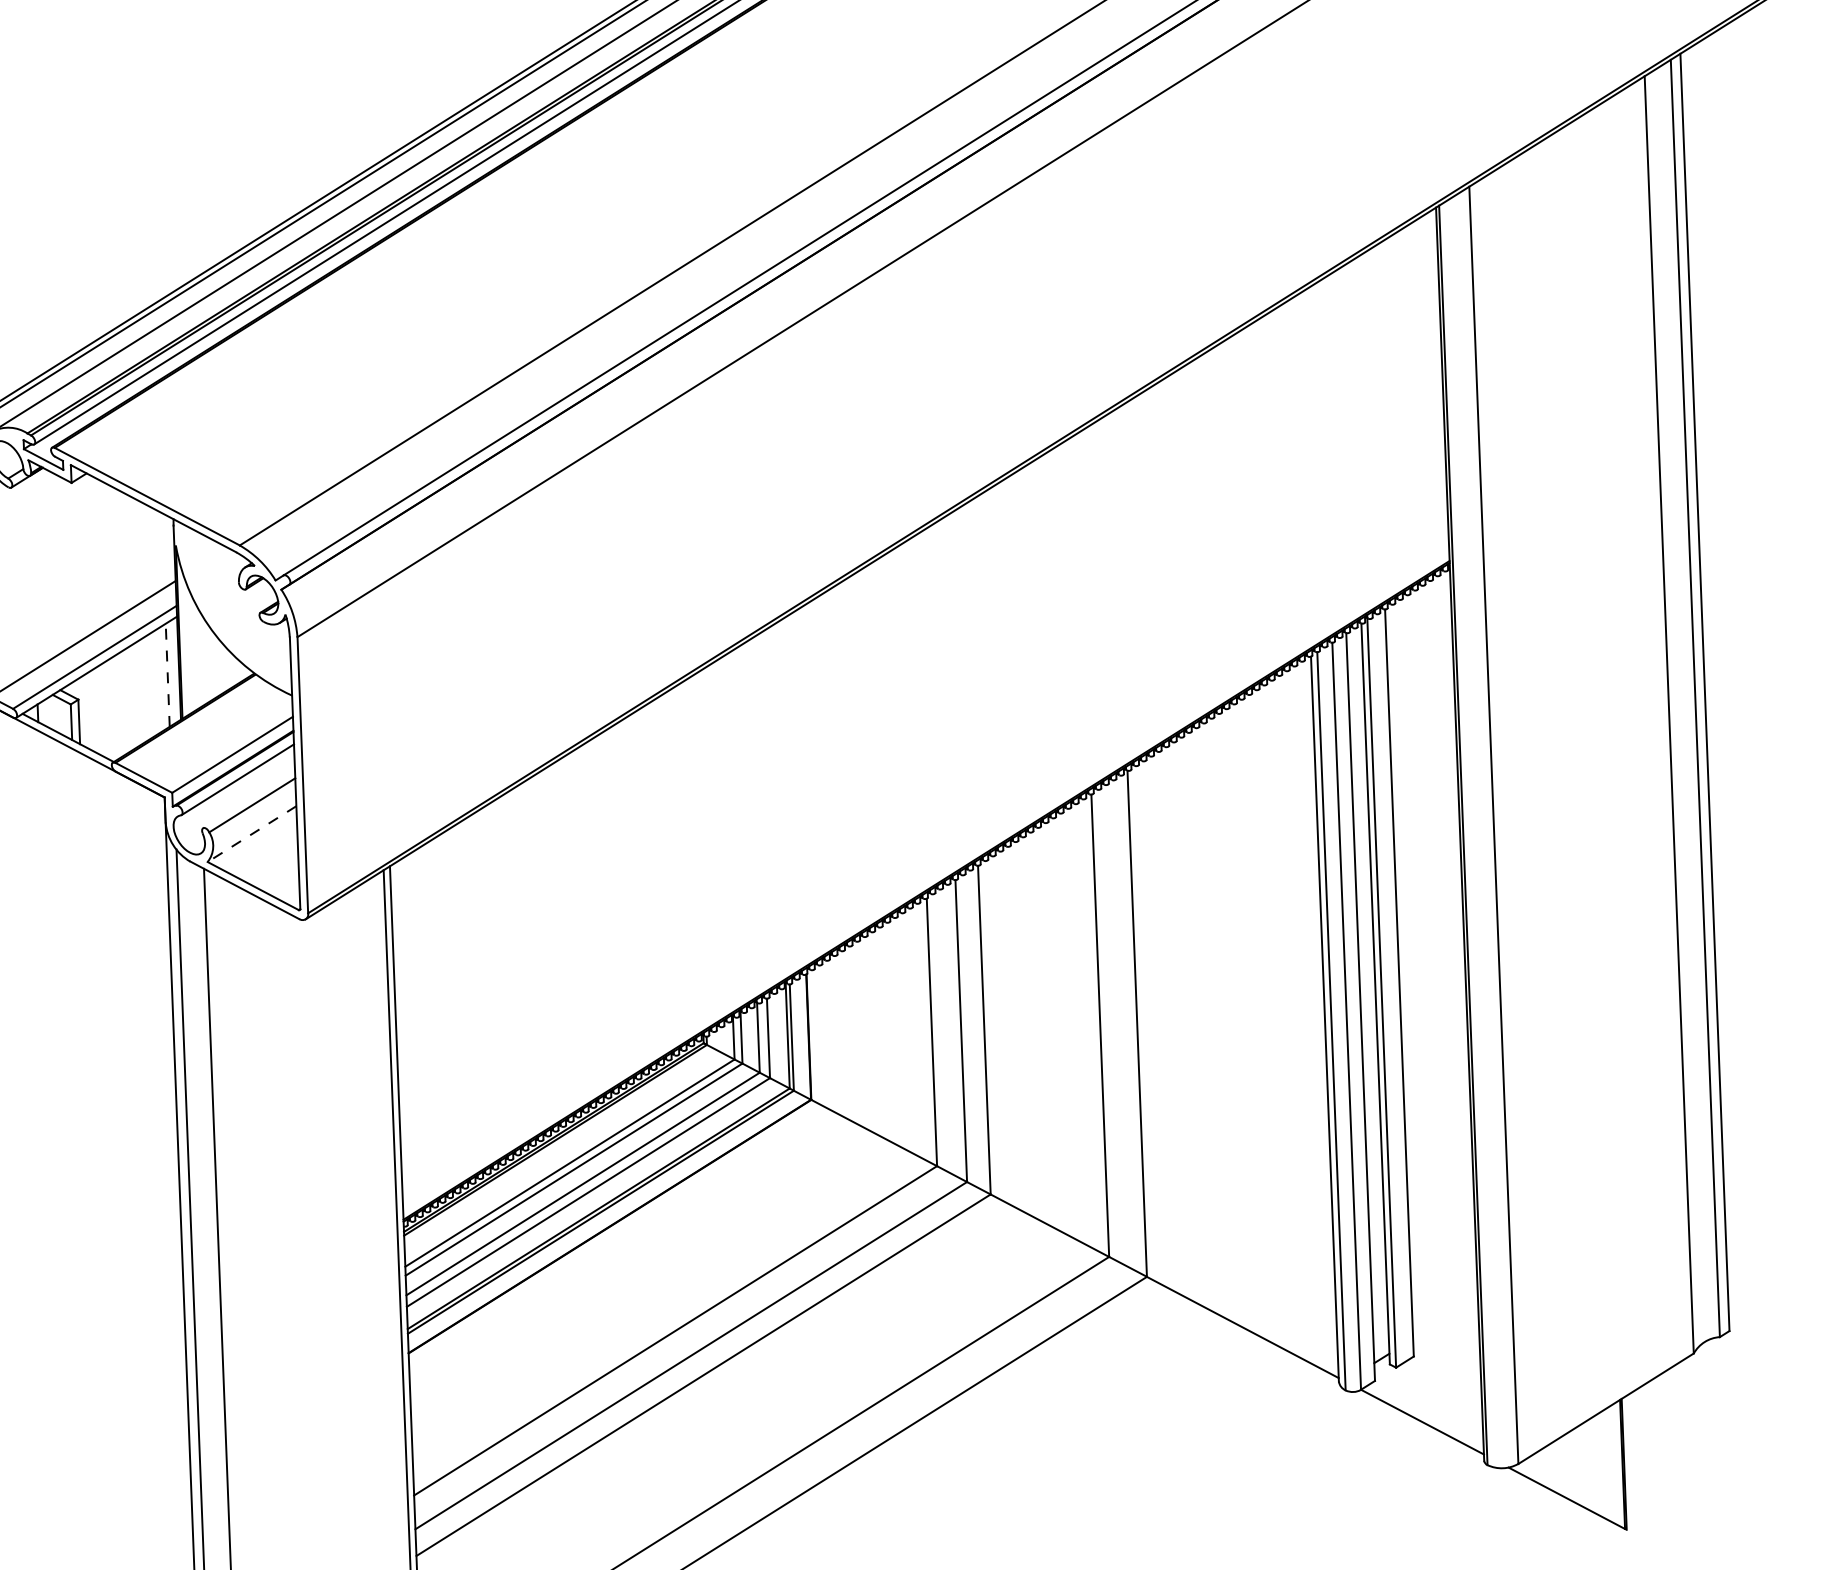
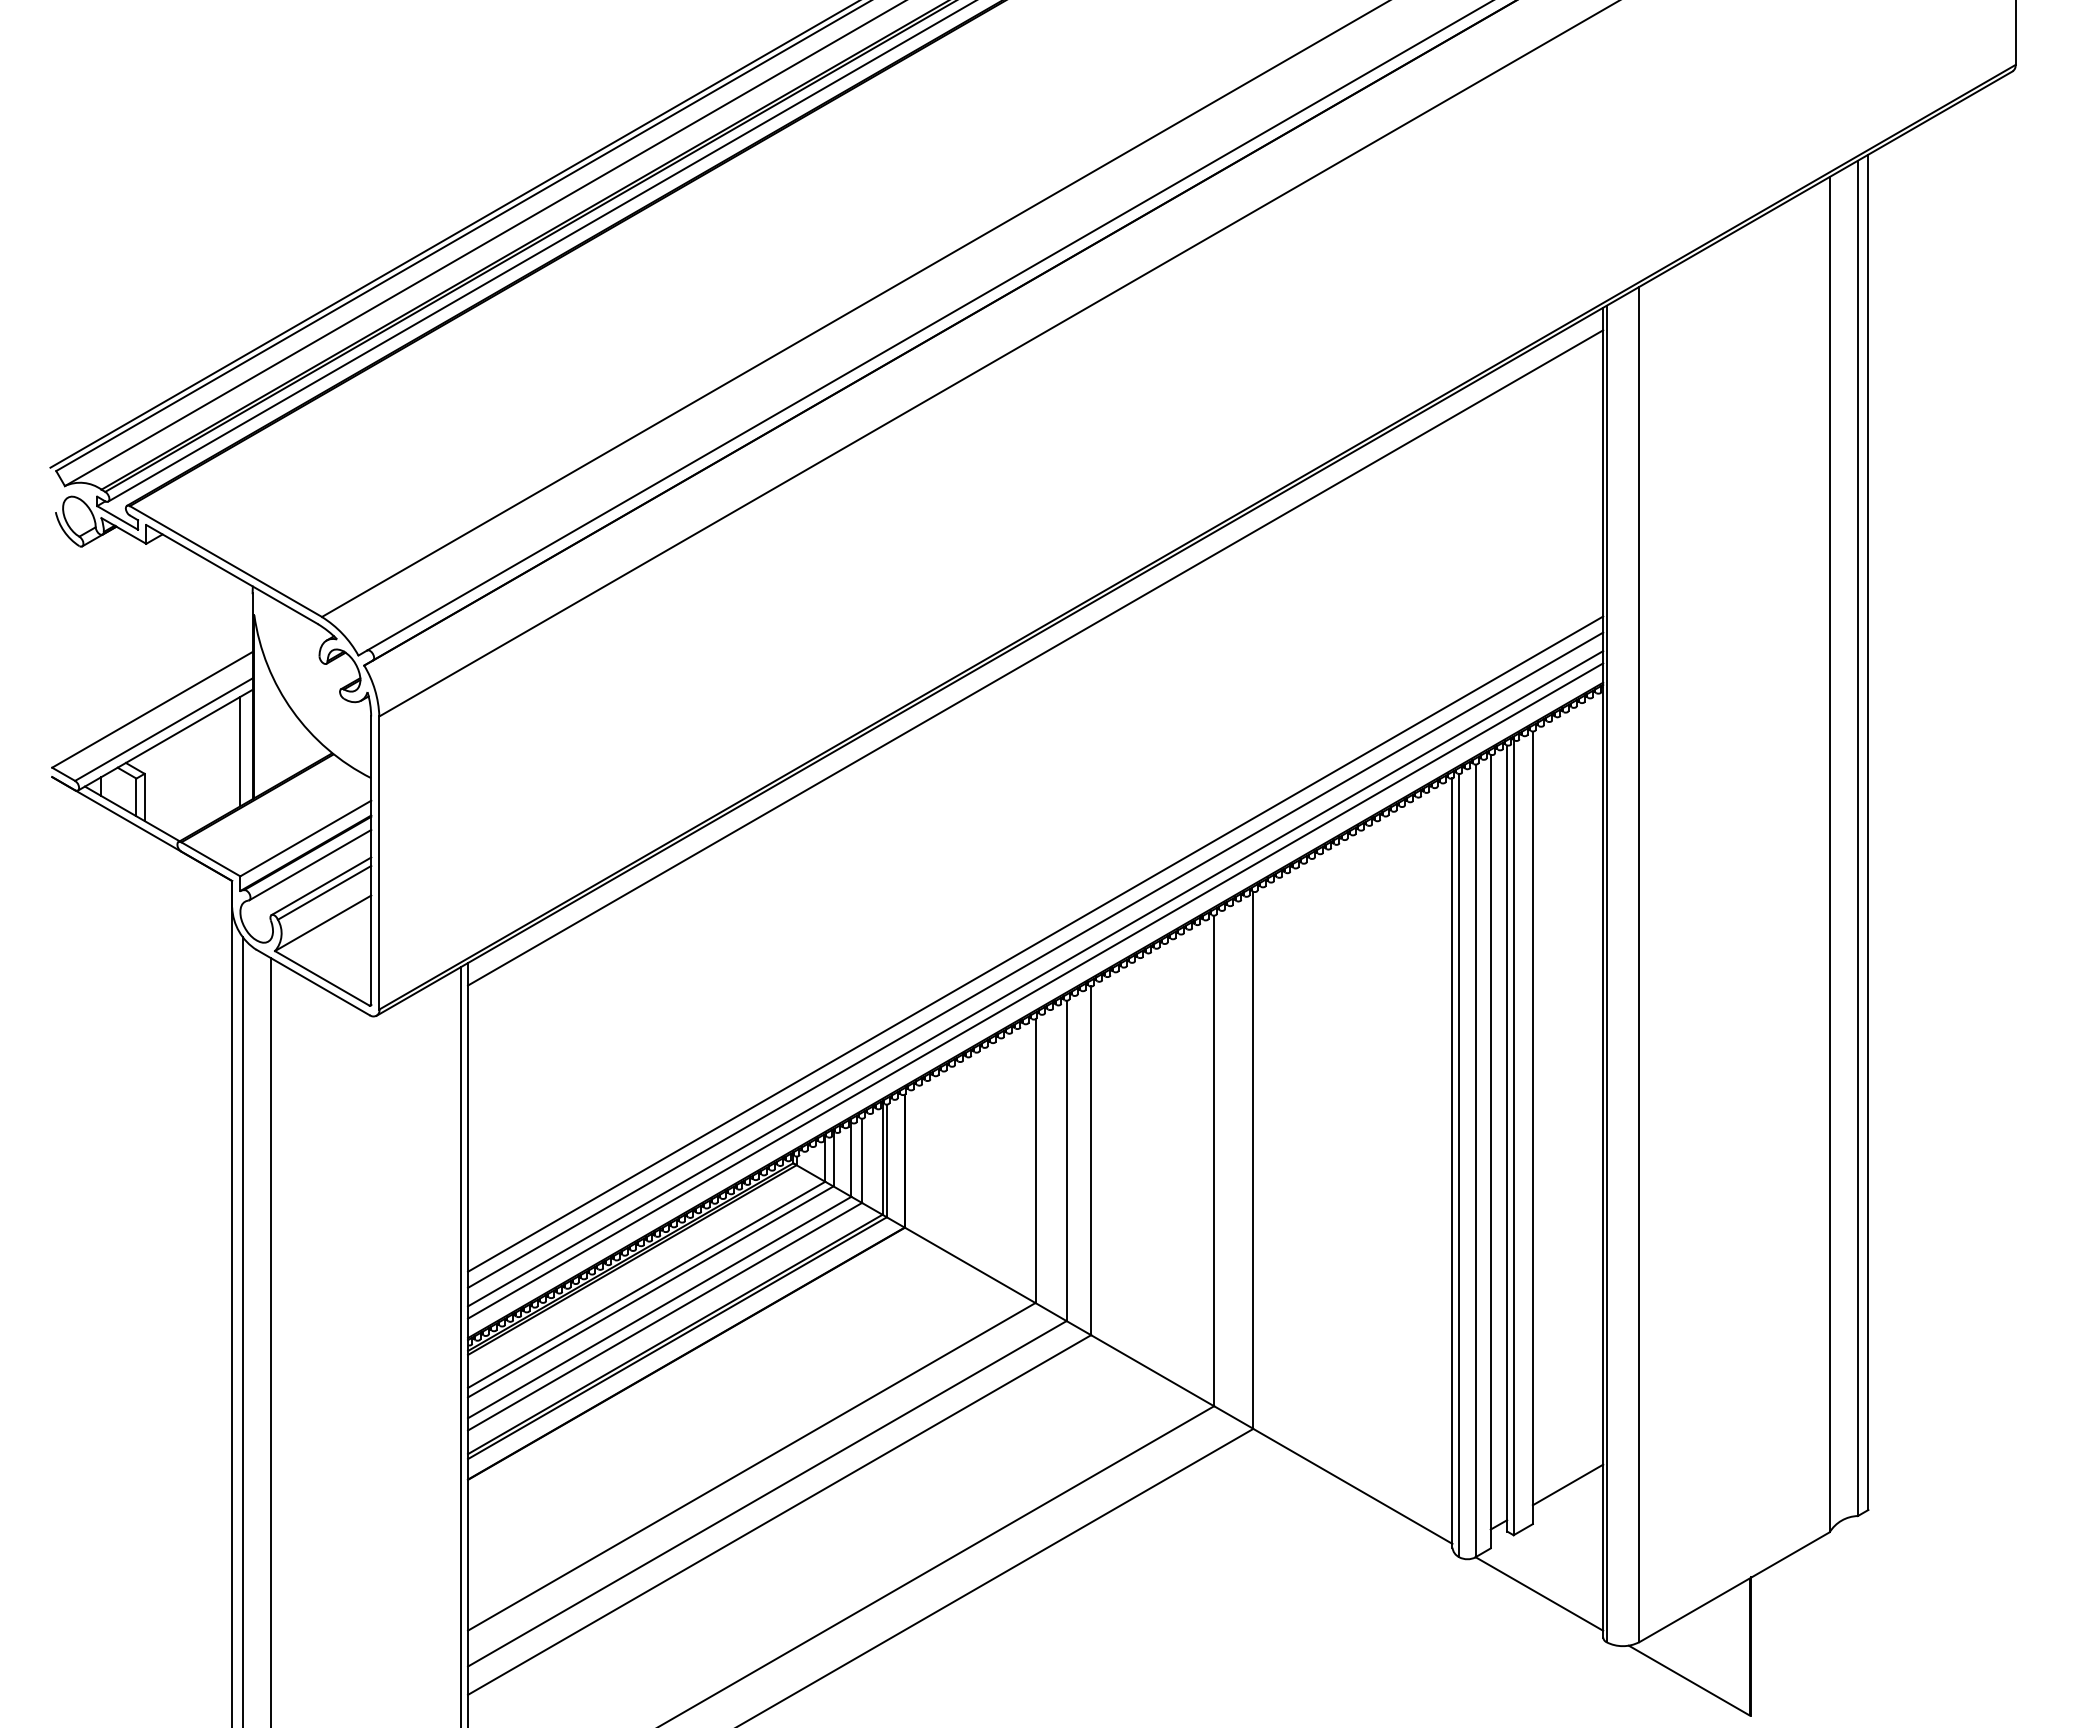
line: (913, 557) -> (1035, 657), added
line: (167, 675) -> (240, 751), dashed -> solid
line: (249, 799) -> (321, 886), added
line: (924, 827) -> (1035, 943), added
line: (252, 834) -> (323, 923), dashed -> solid
line: (924, 842) -> (1035, 959), added
line: (925, 860) -> (1035, 978), added
line: (925, 871) -> (1035, 990), added
line: (1445, 1317) -> (1567, 1484), added

